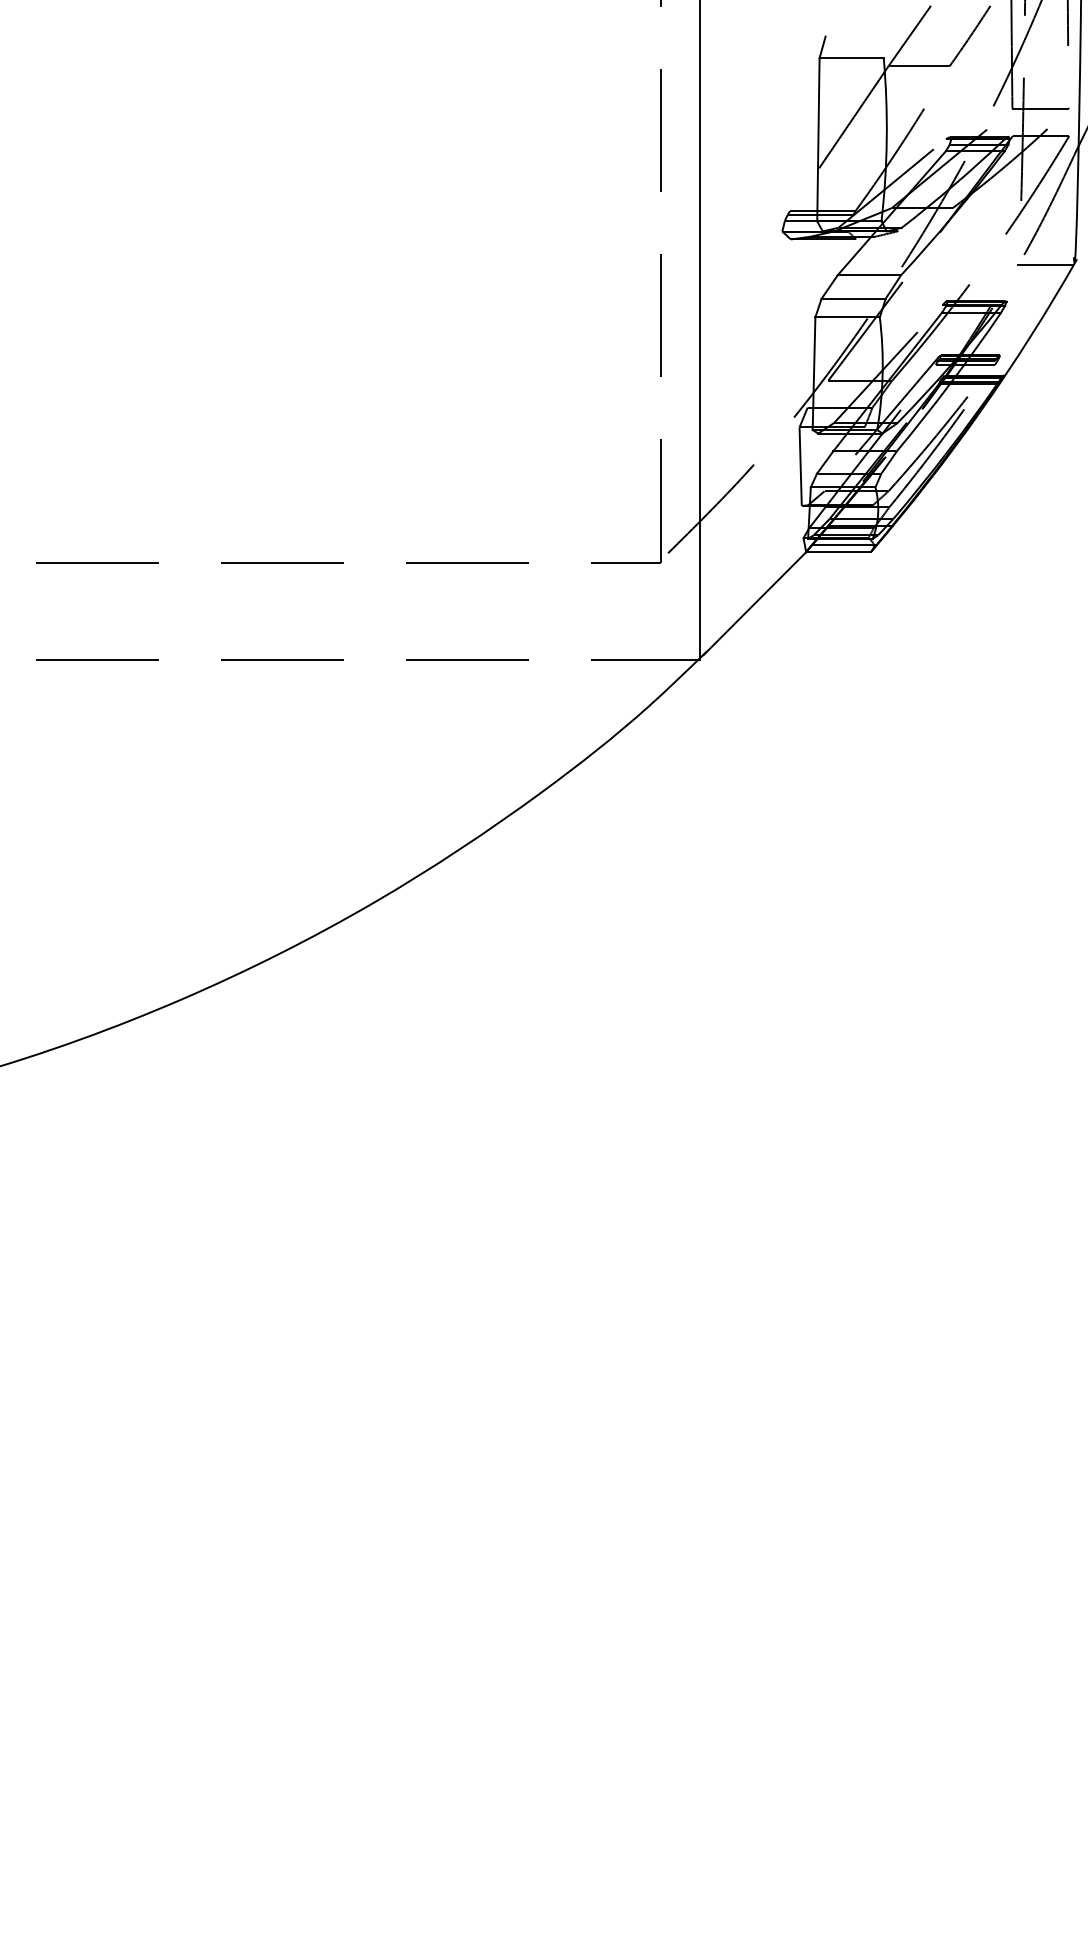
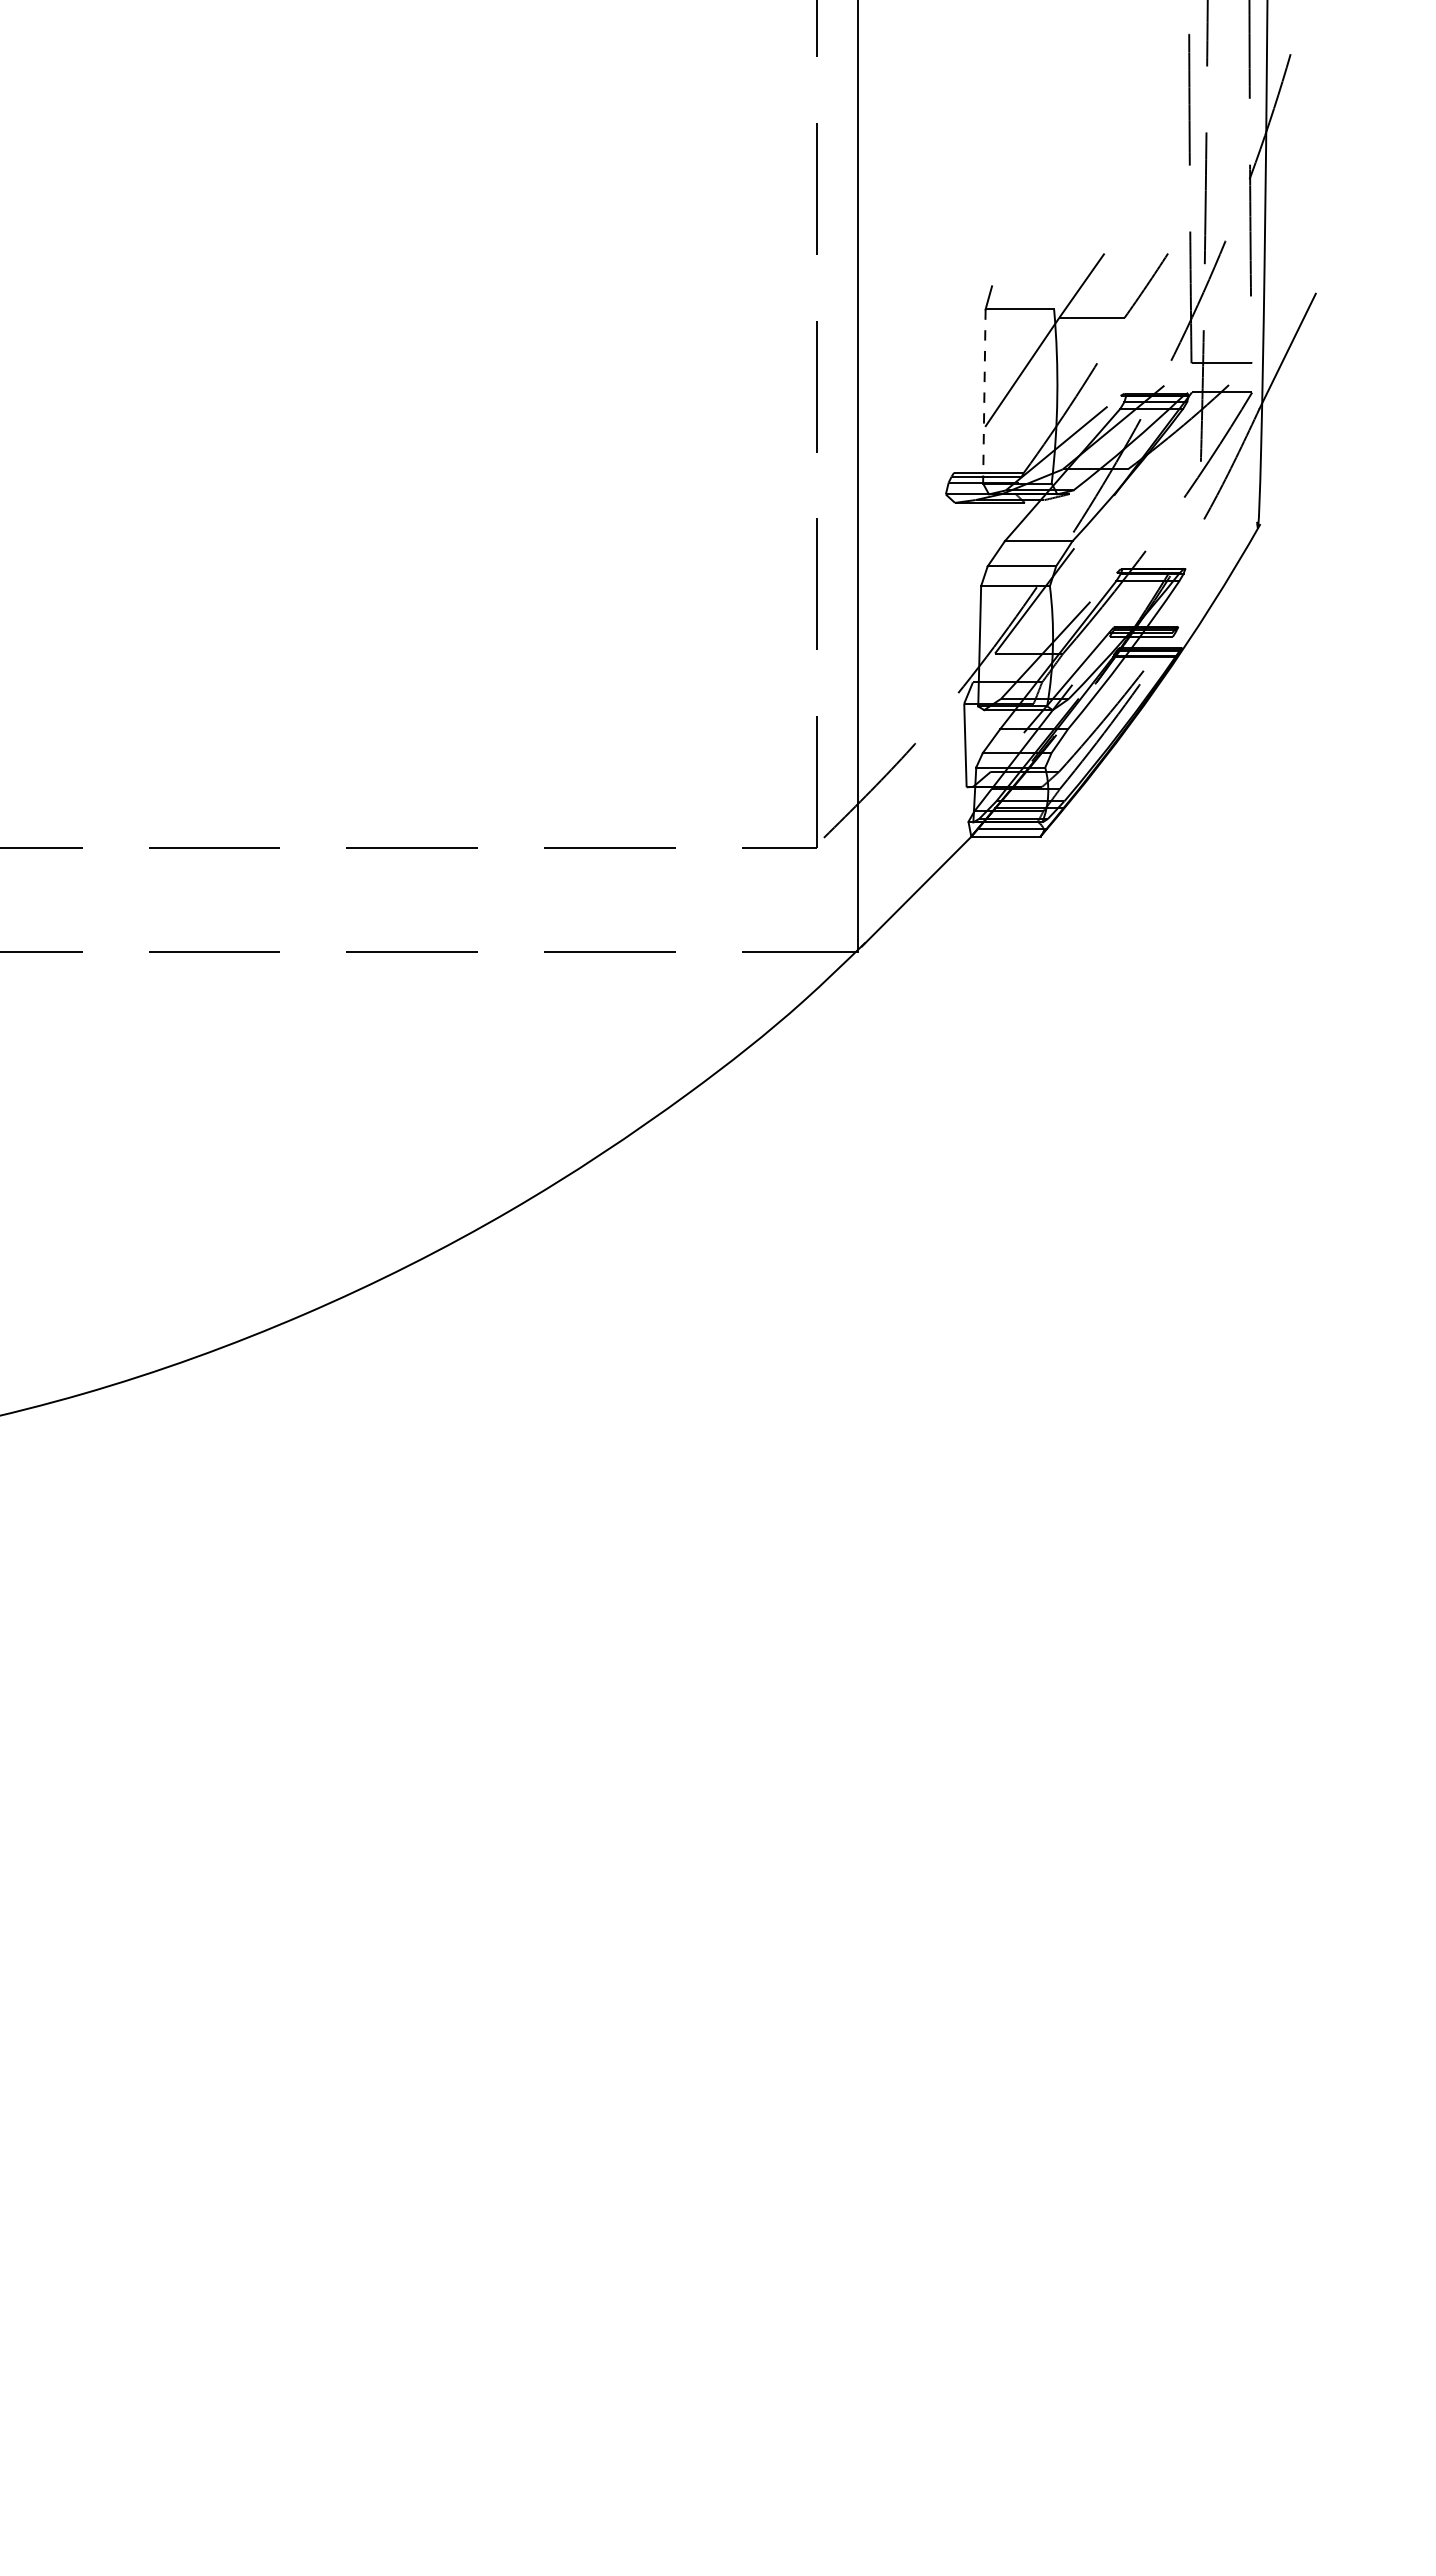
line: (818, 140) -> (984, 397), solid -> dashed
line: (1045, 265) -> (1226, 530), removed

